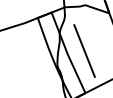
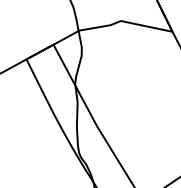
line: (84, 50) -> (130, 114), removed

